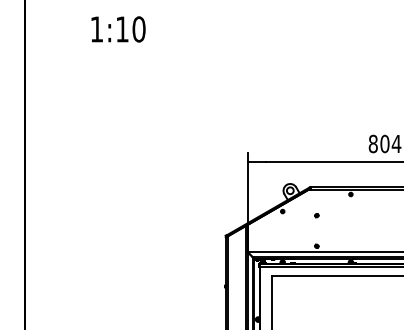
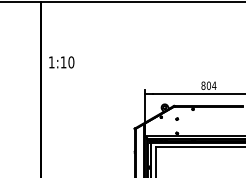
text: (117, 29) -> (61, 62), moved

